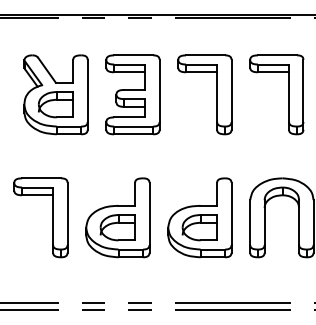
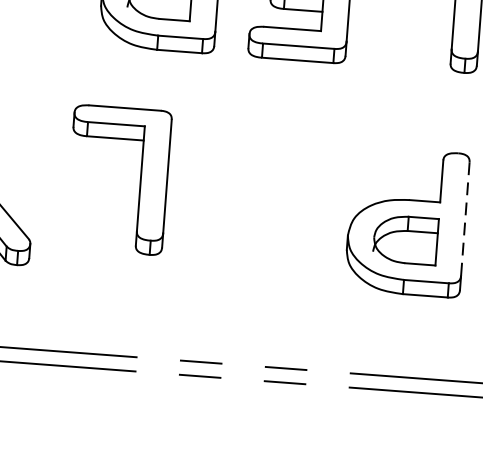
line: (231, 214) -> (465, 220), solid -> dashed
part: (52, 217) -> (139, 181), moved
part: (117, 217) -> (256, 210), removed

